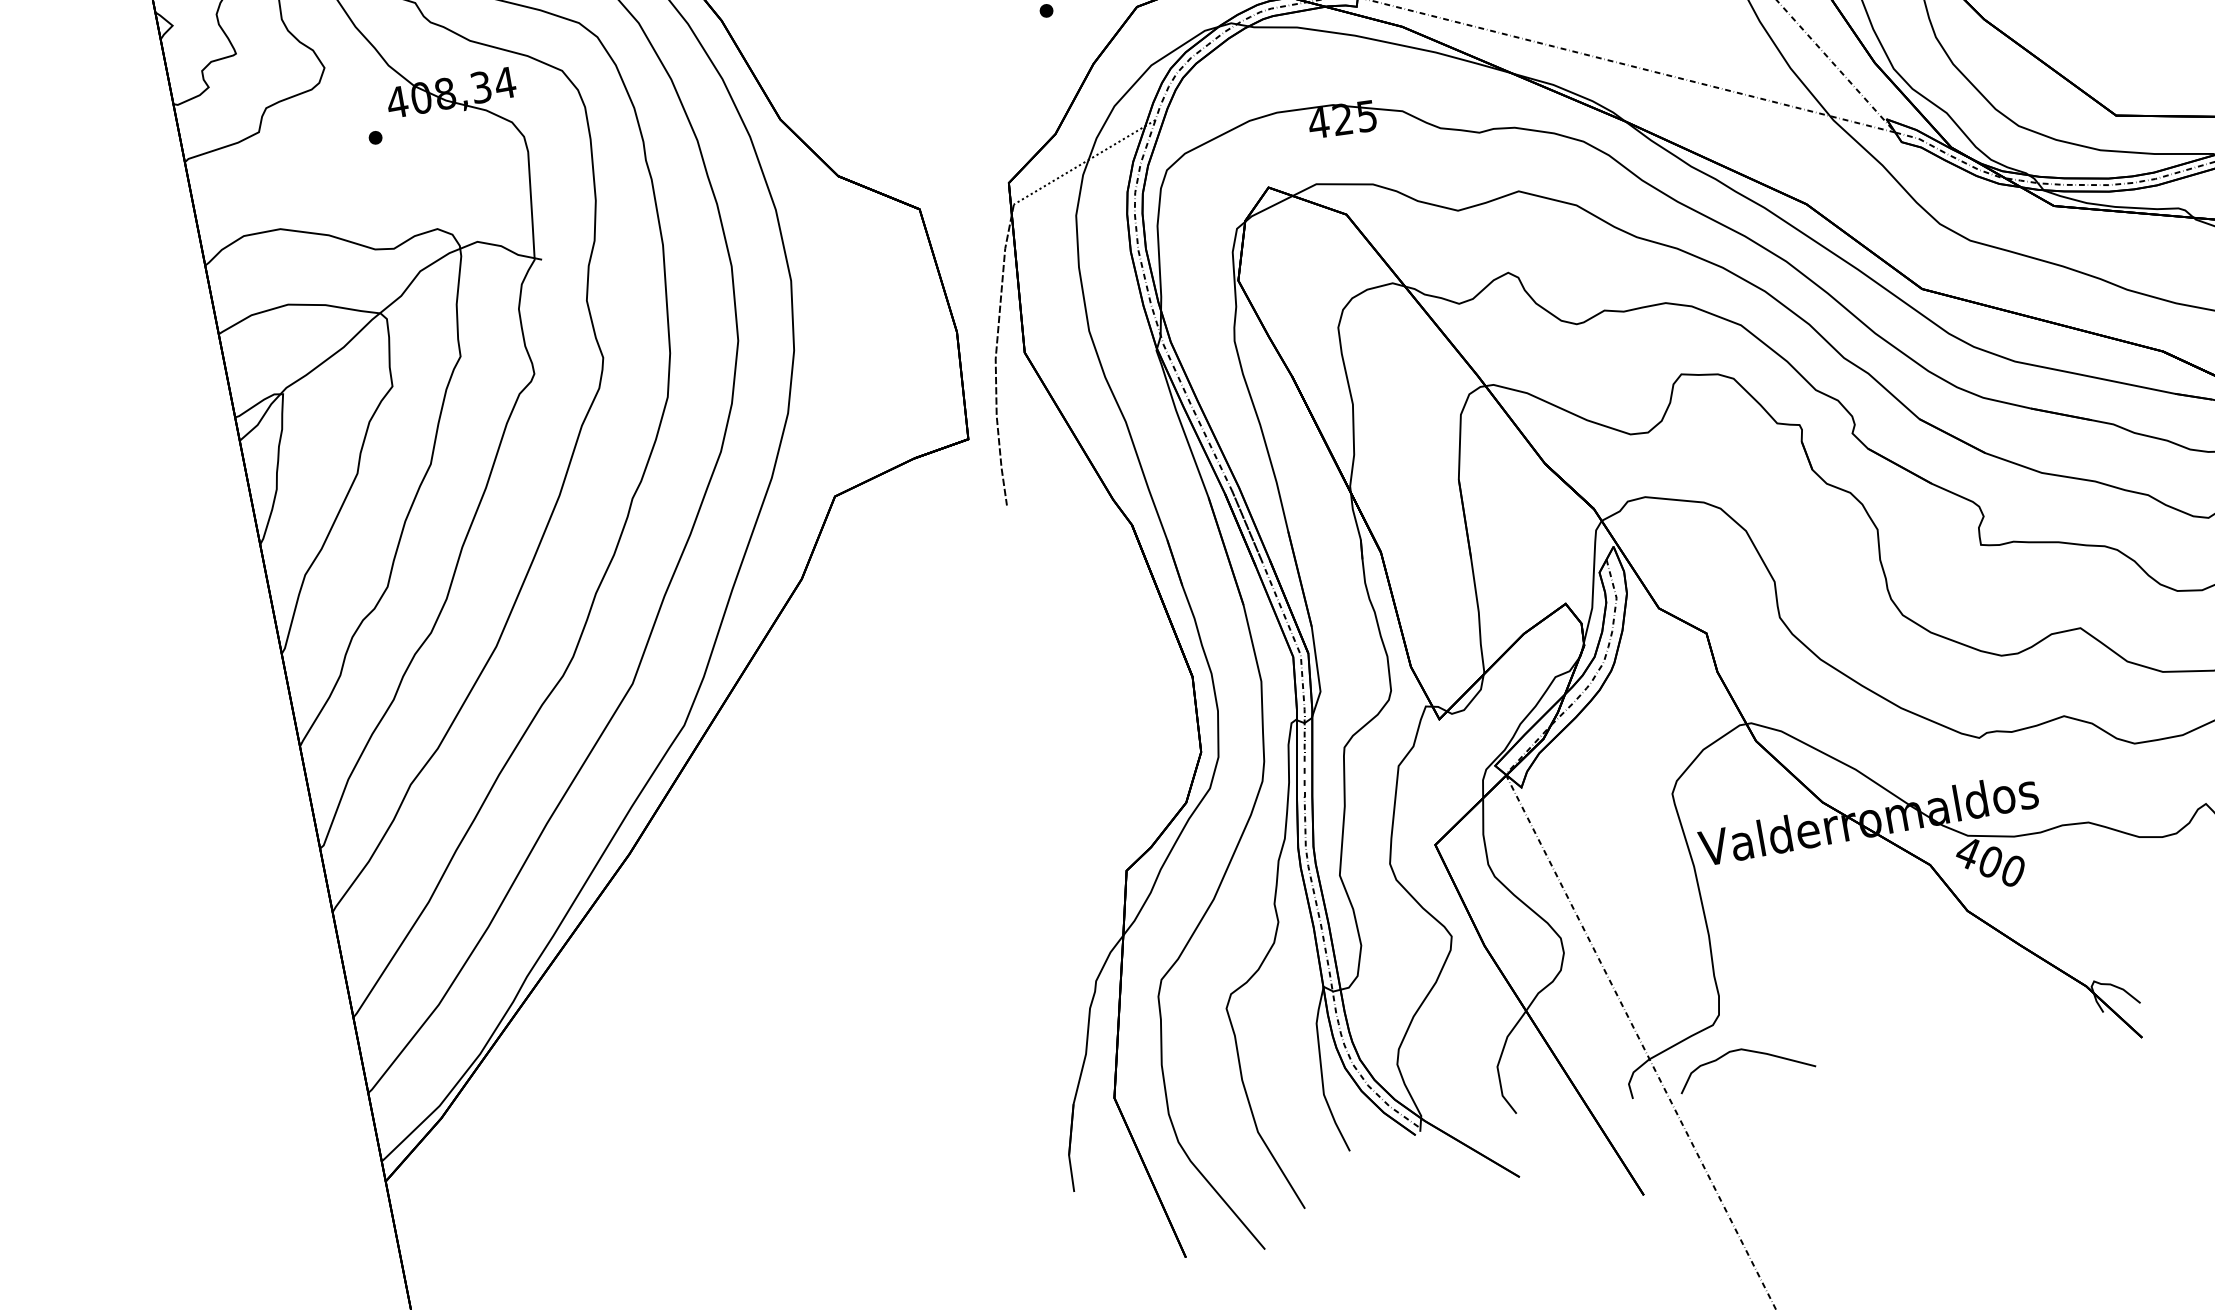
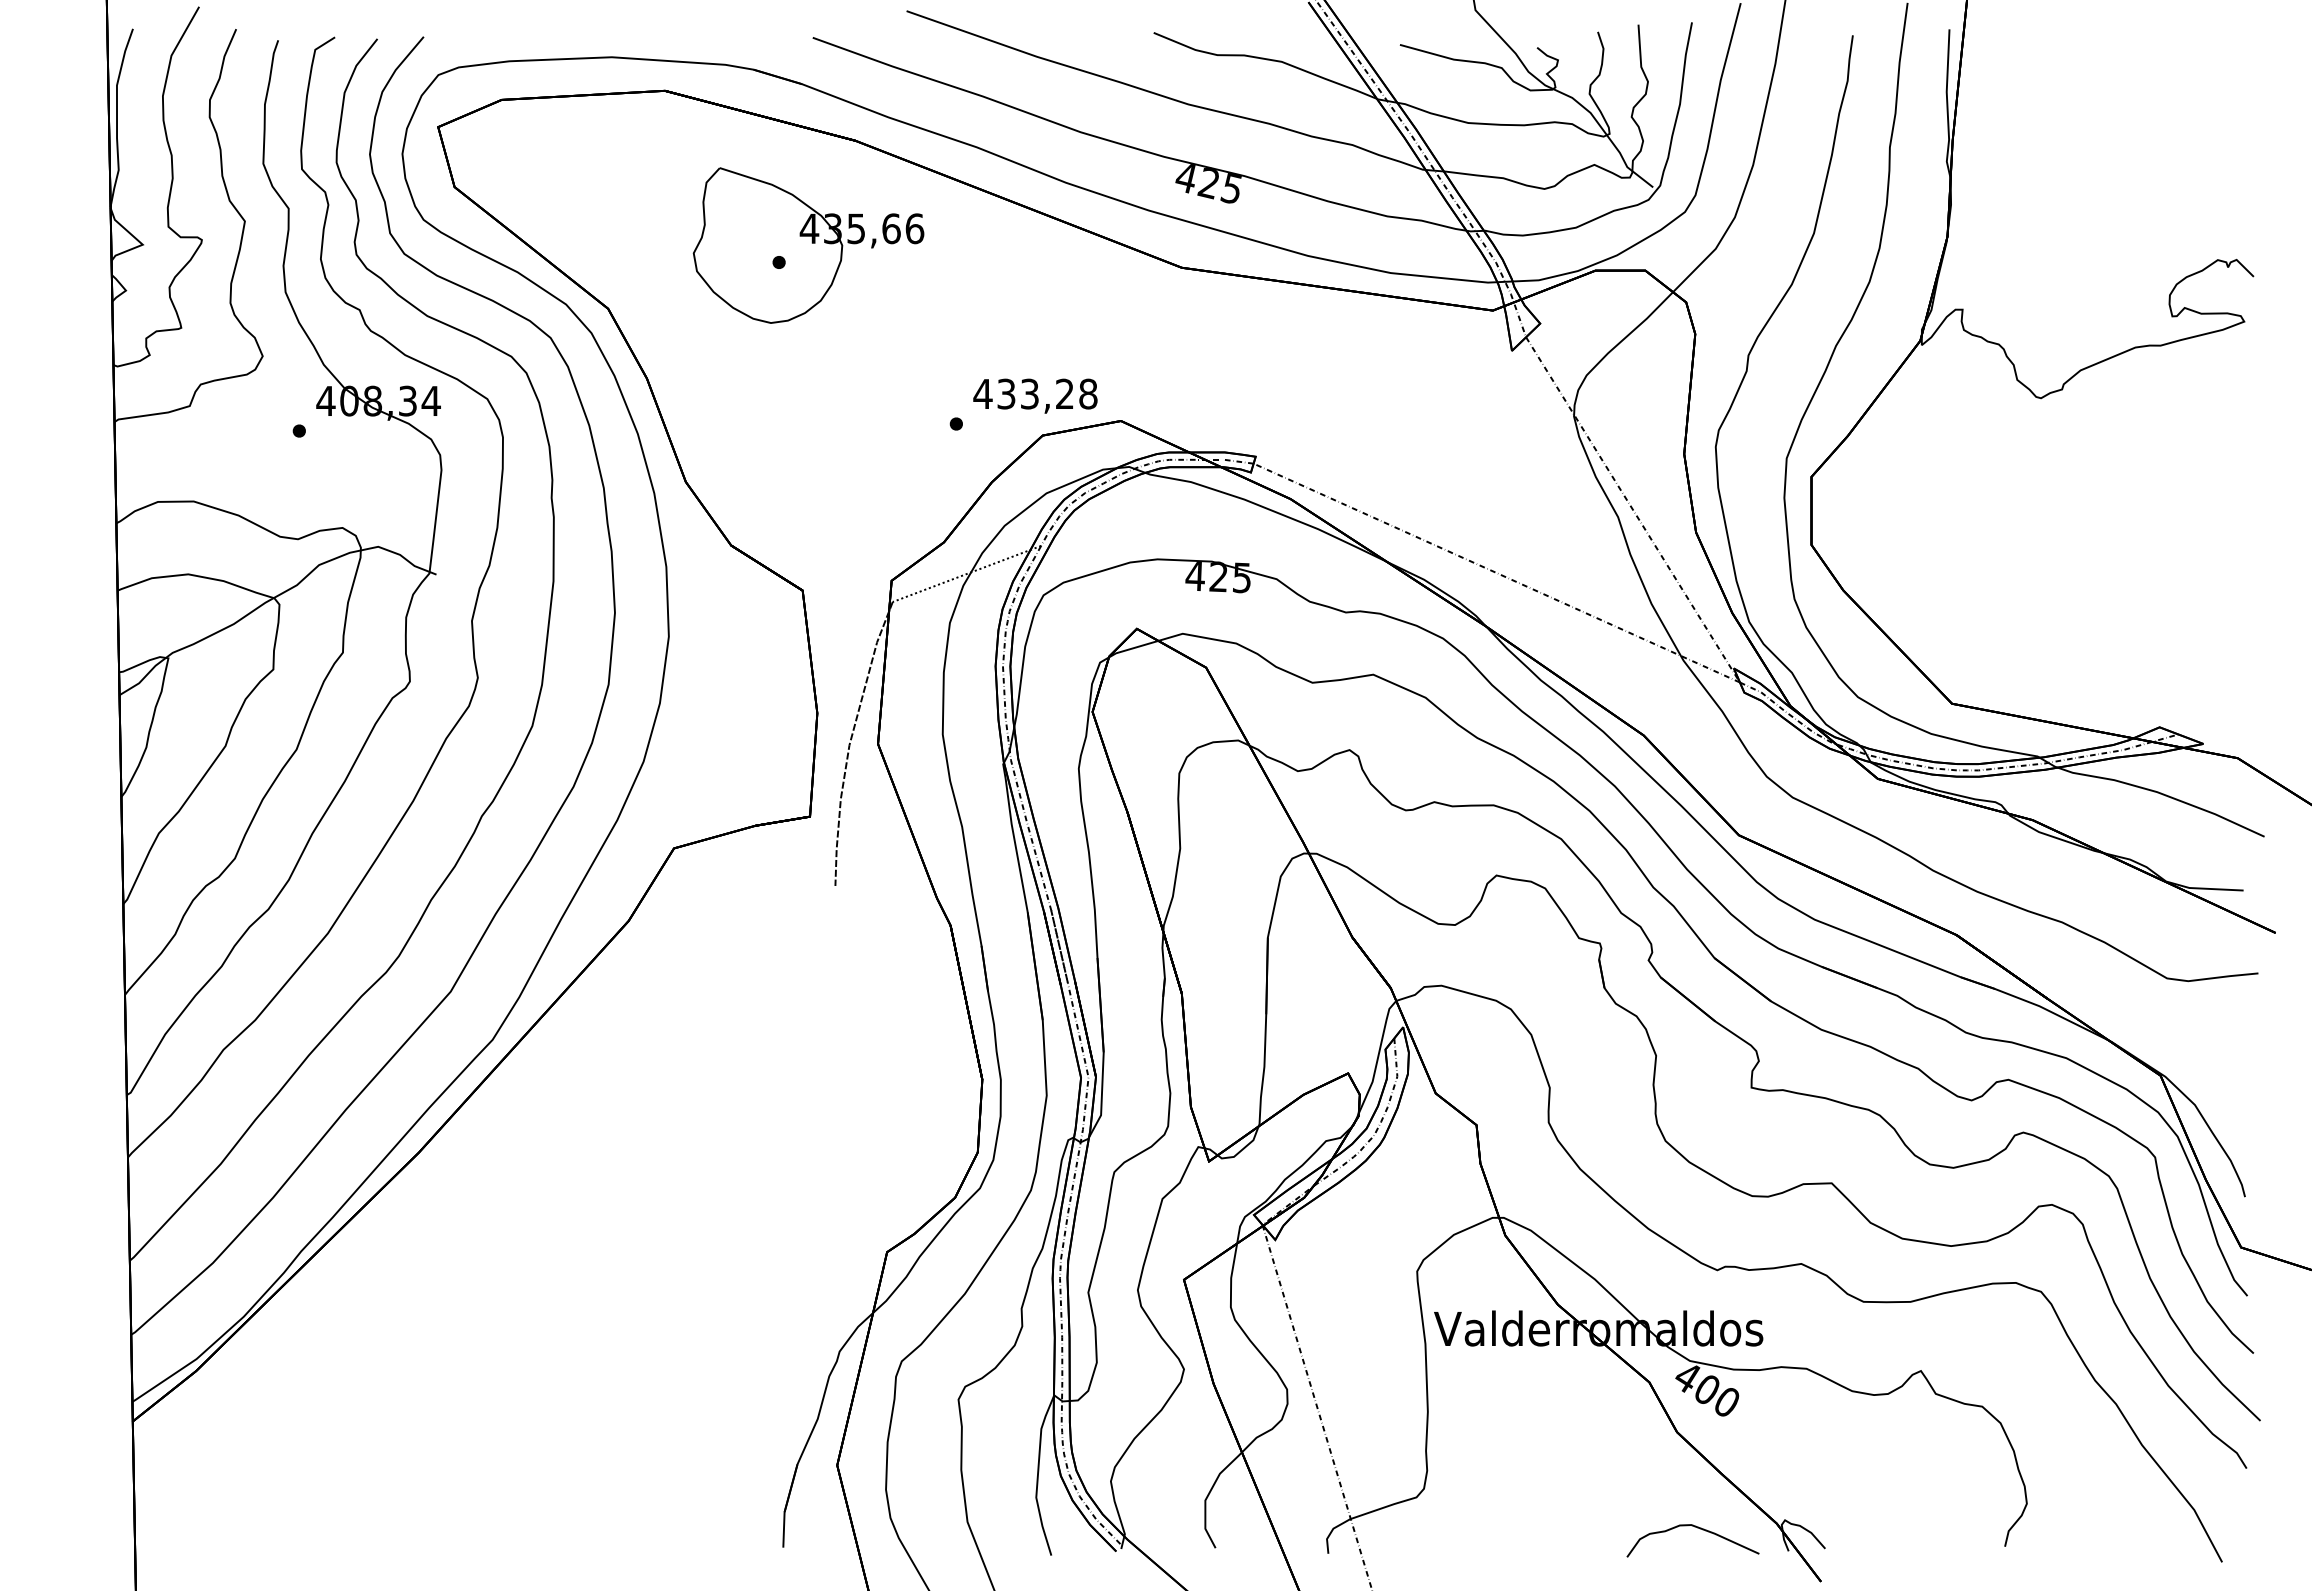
curve: (1748, 1051) -> (1697, 1528), moved

